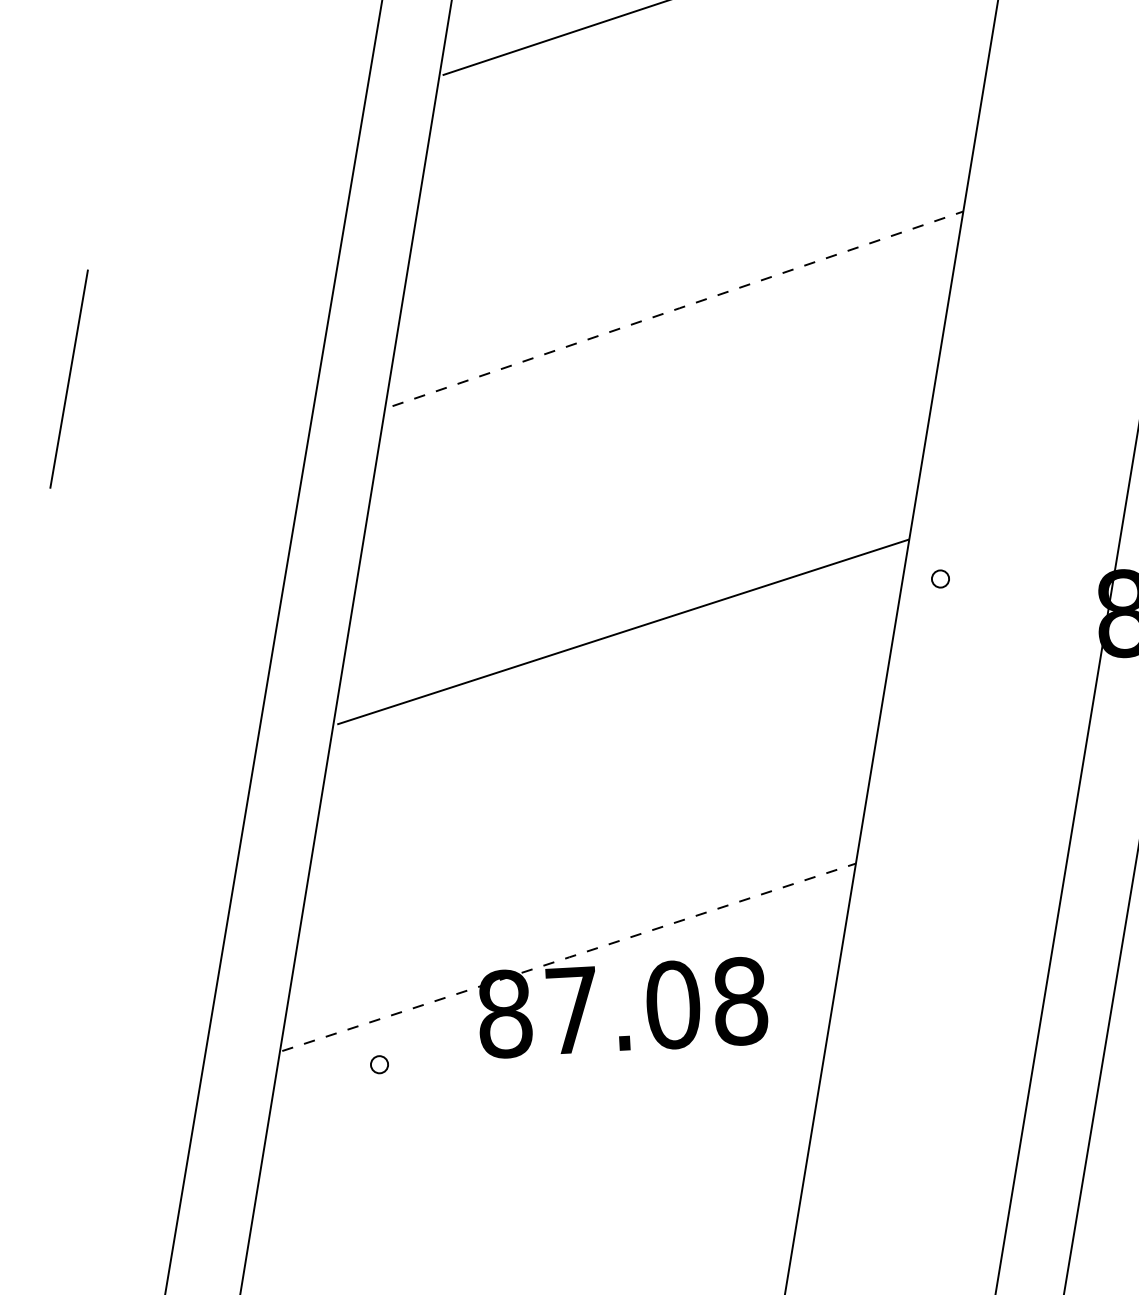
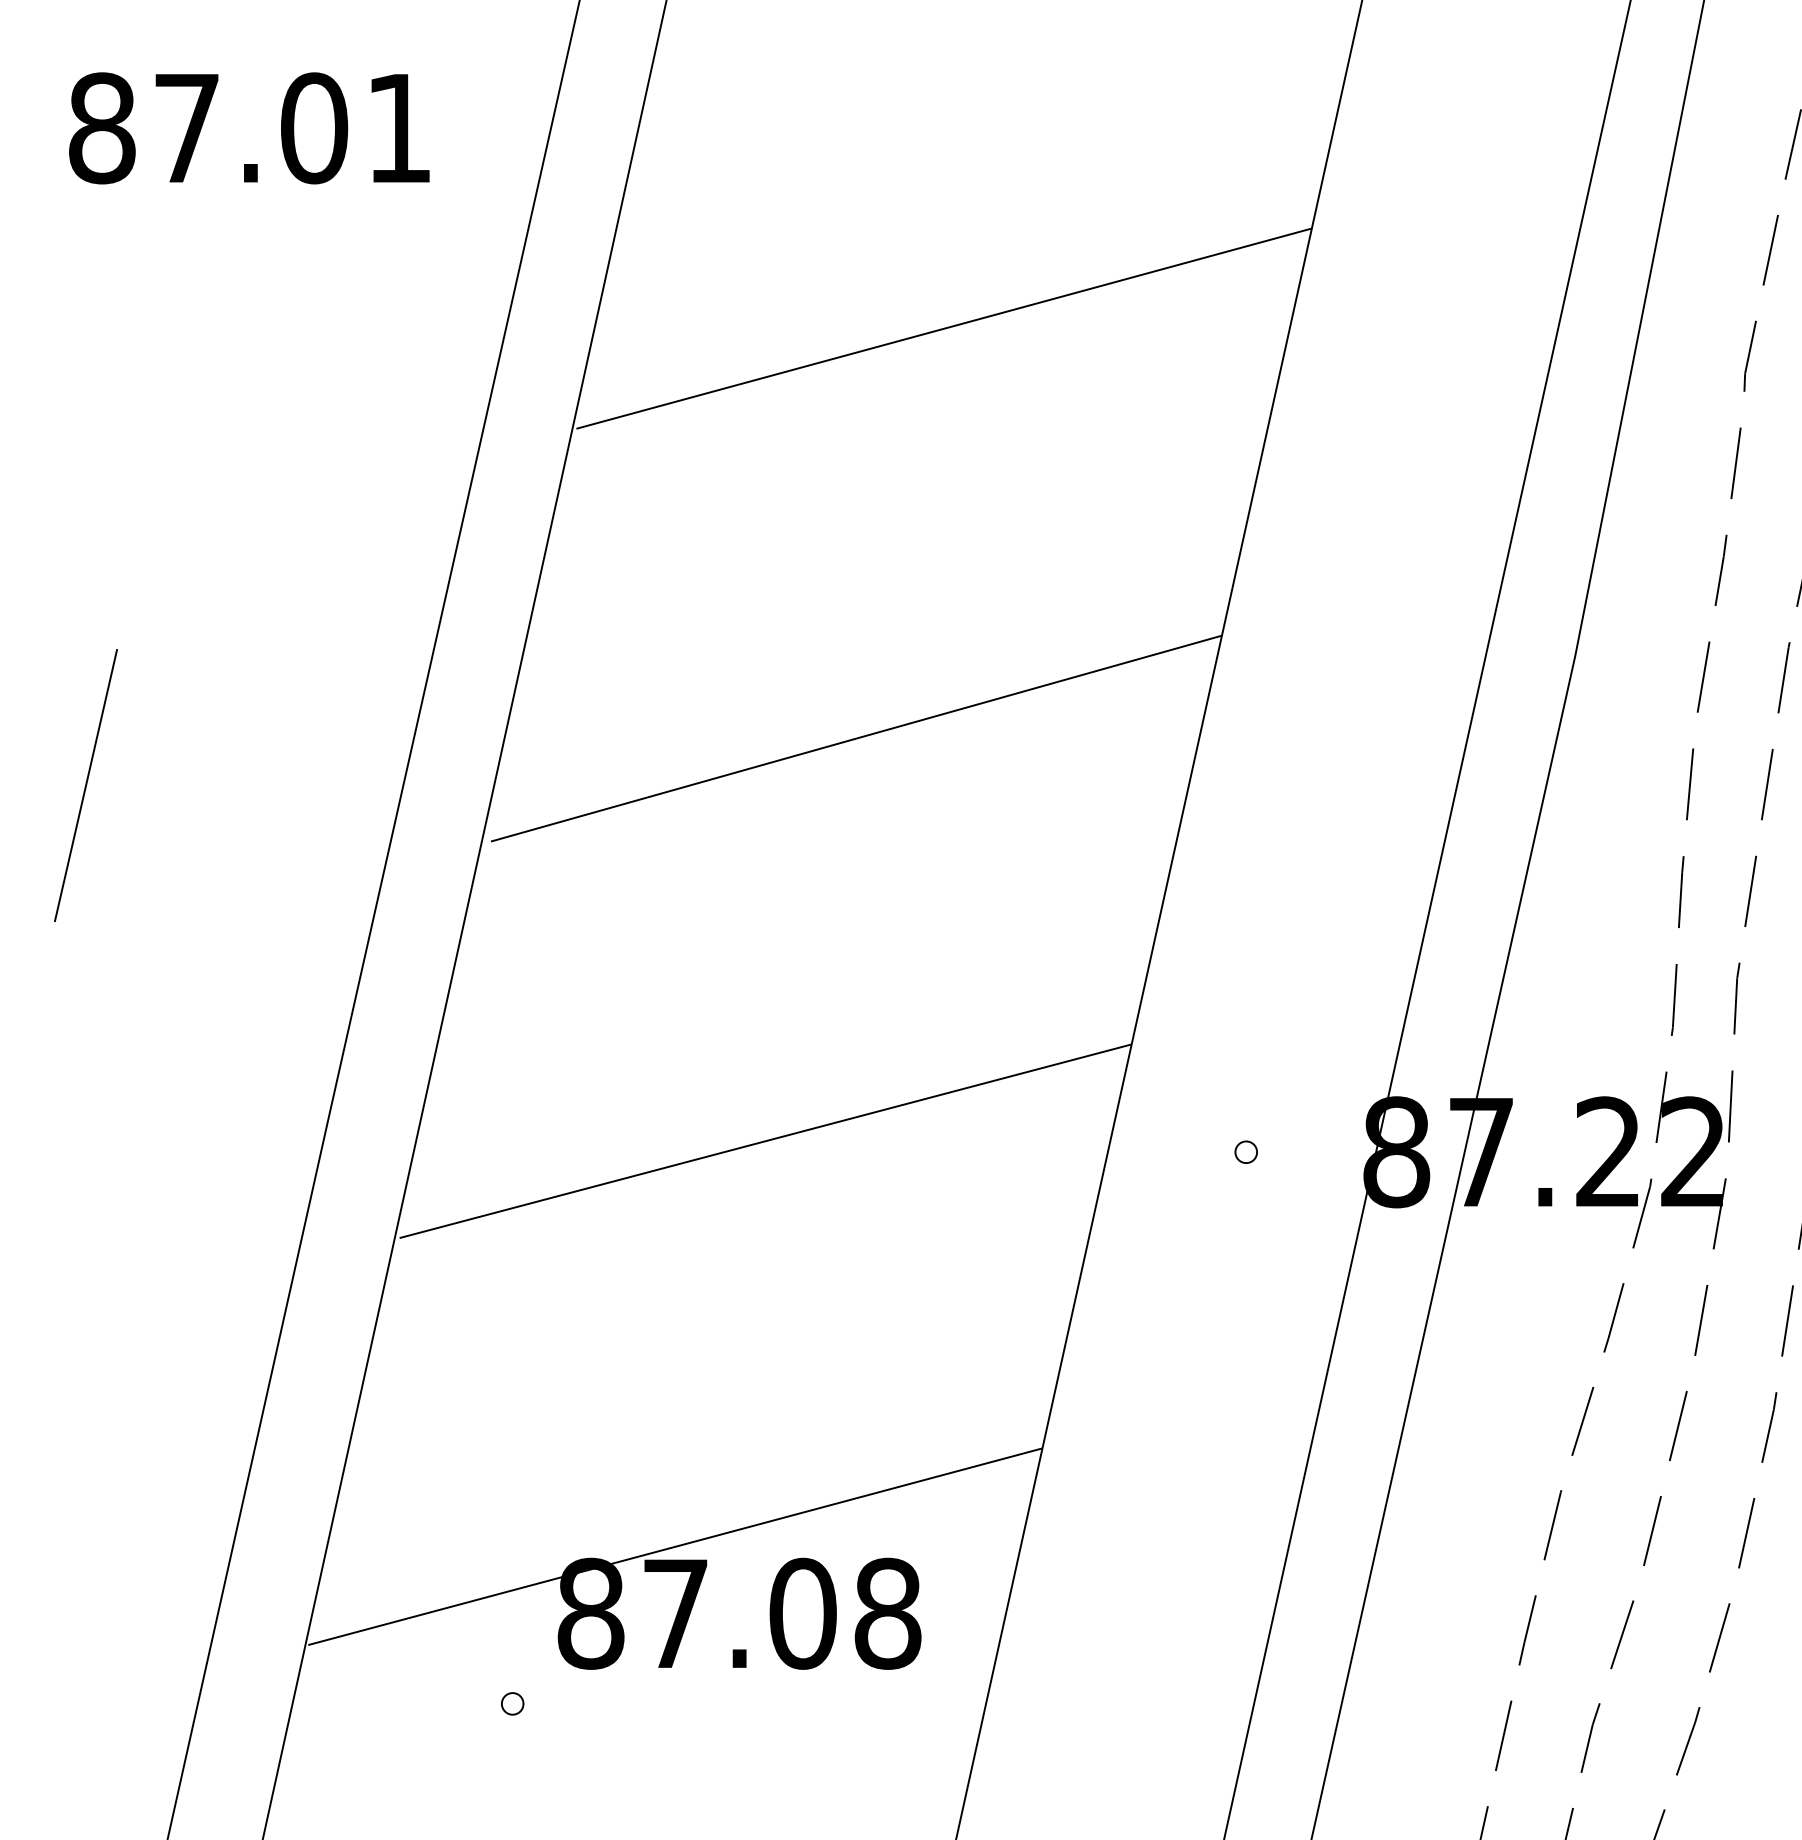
line: (677, 308) -> (856, 738), dashed -> solid
part: (939, 578) -> (1245, 1151), moved
line: (569, 957) -> (675, 1546), dashed -> solid
part: (379, 1064) -> (512, 1703), moved

